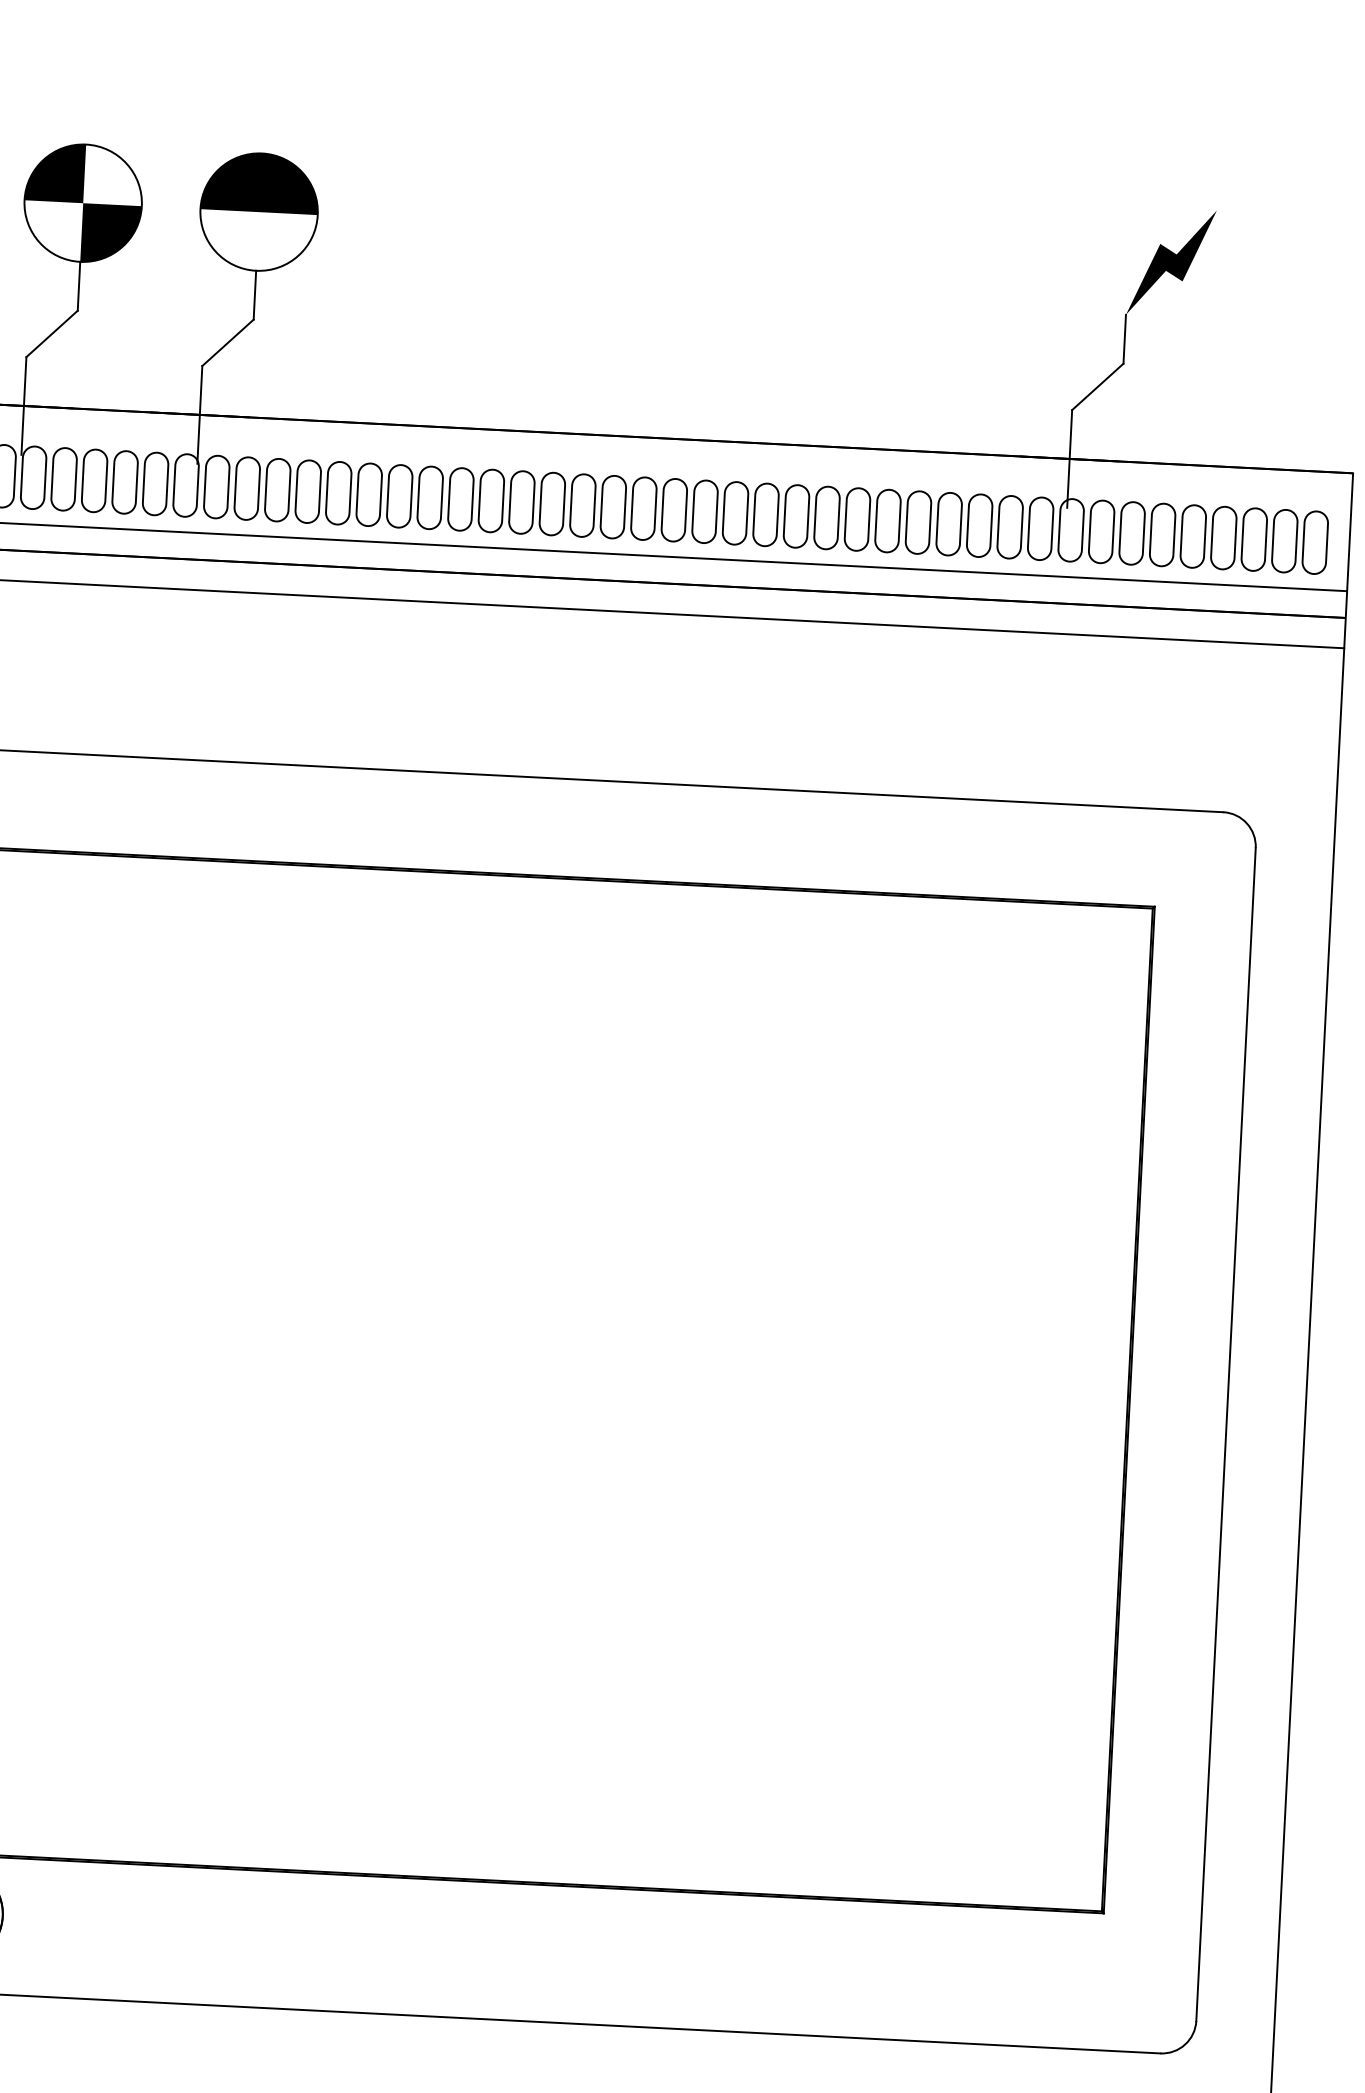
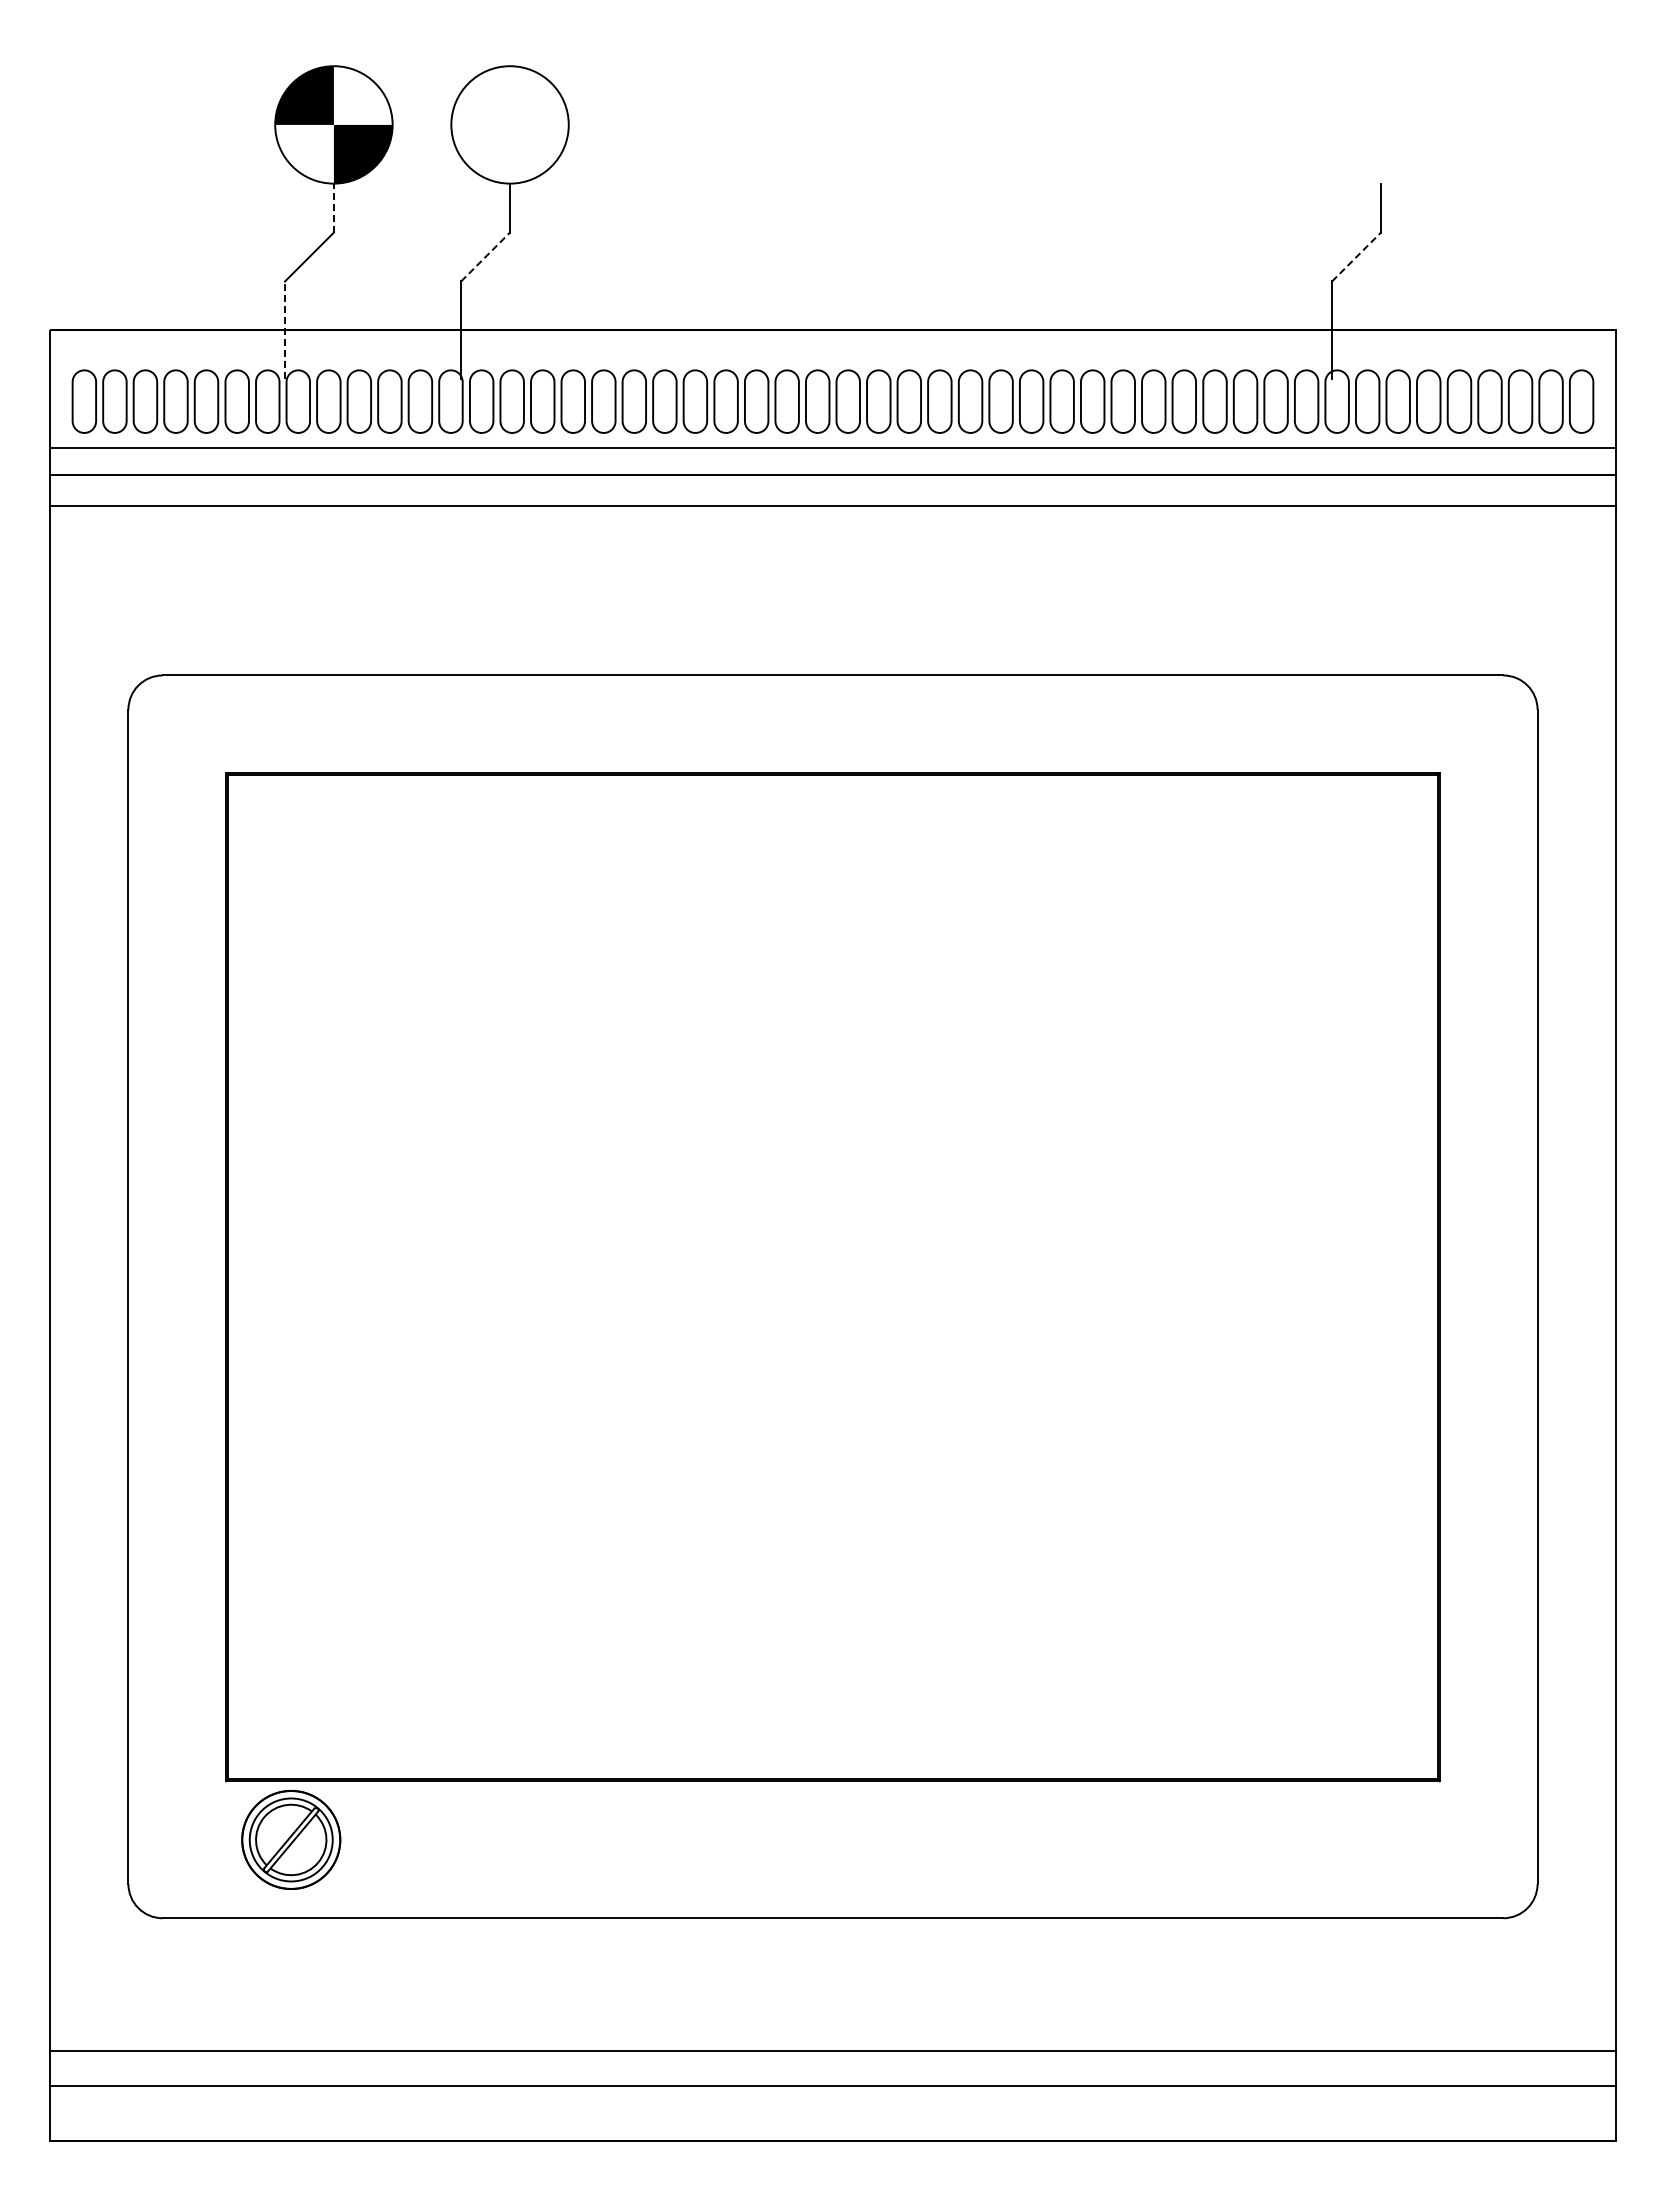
fill: (260, 182) -> (509, 95), removed
fill: (1171, 261) -> (1423, 128), removed
line: (78, 285) -> (333, 207), solid -> dashed
line: (227, 343) -> (485, 257), solid -> dashed
line: (1097, 387) -> (1356, 257), solid -> dashed
line: (23, 406) -> (284, 330), solid -> dashed

